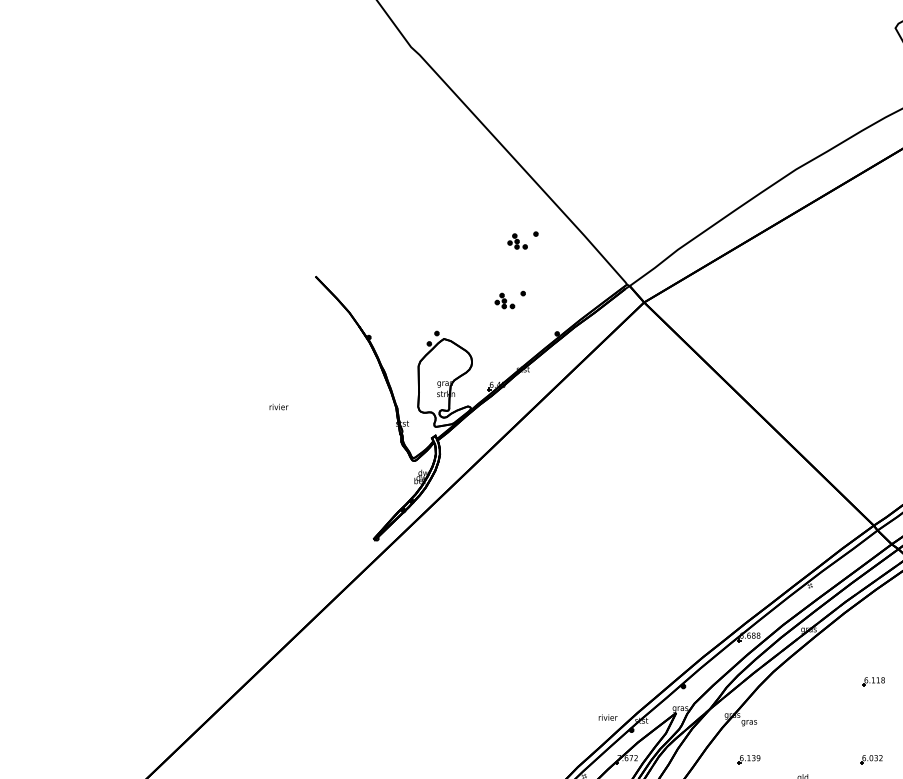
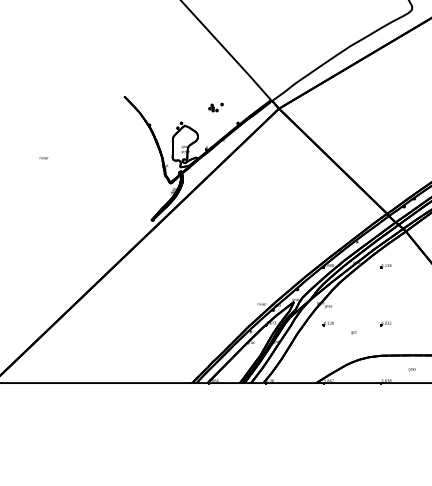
part: (521, 240) -> (221, 79), removed
text: (277, 406) -> (43, 157), moved
part: (872, 682) -> (385, 266), moved

